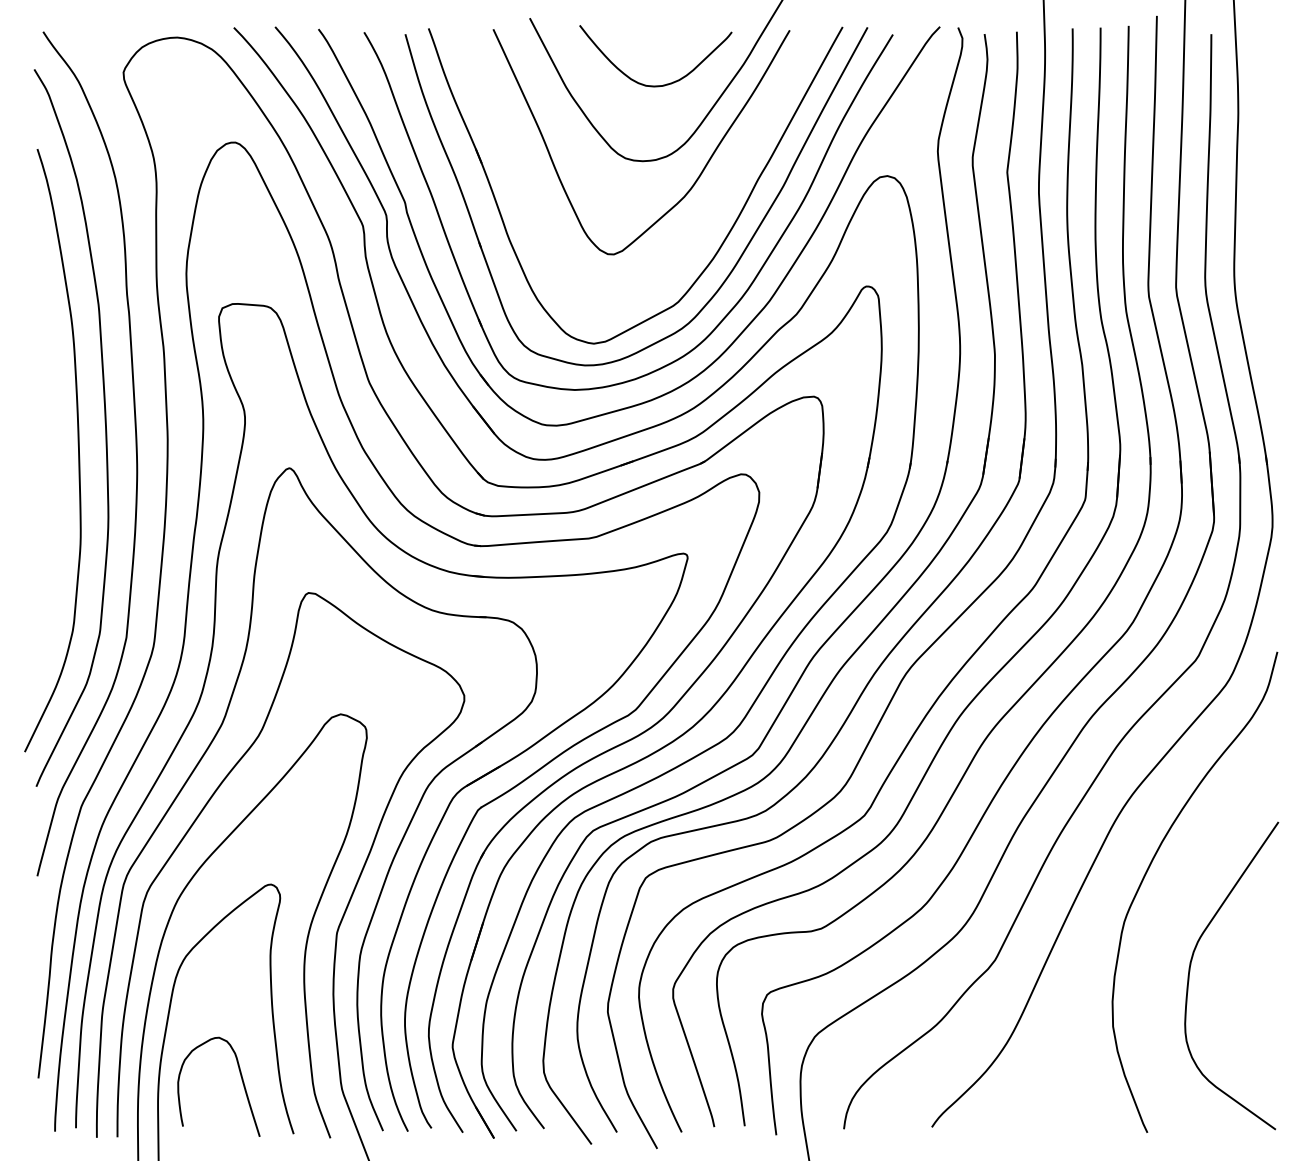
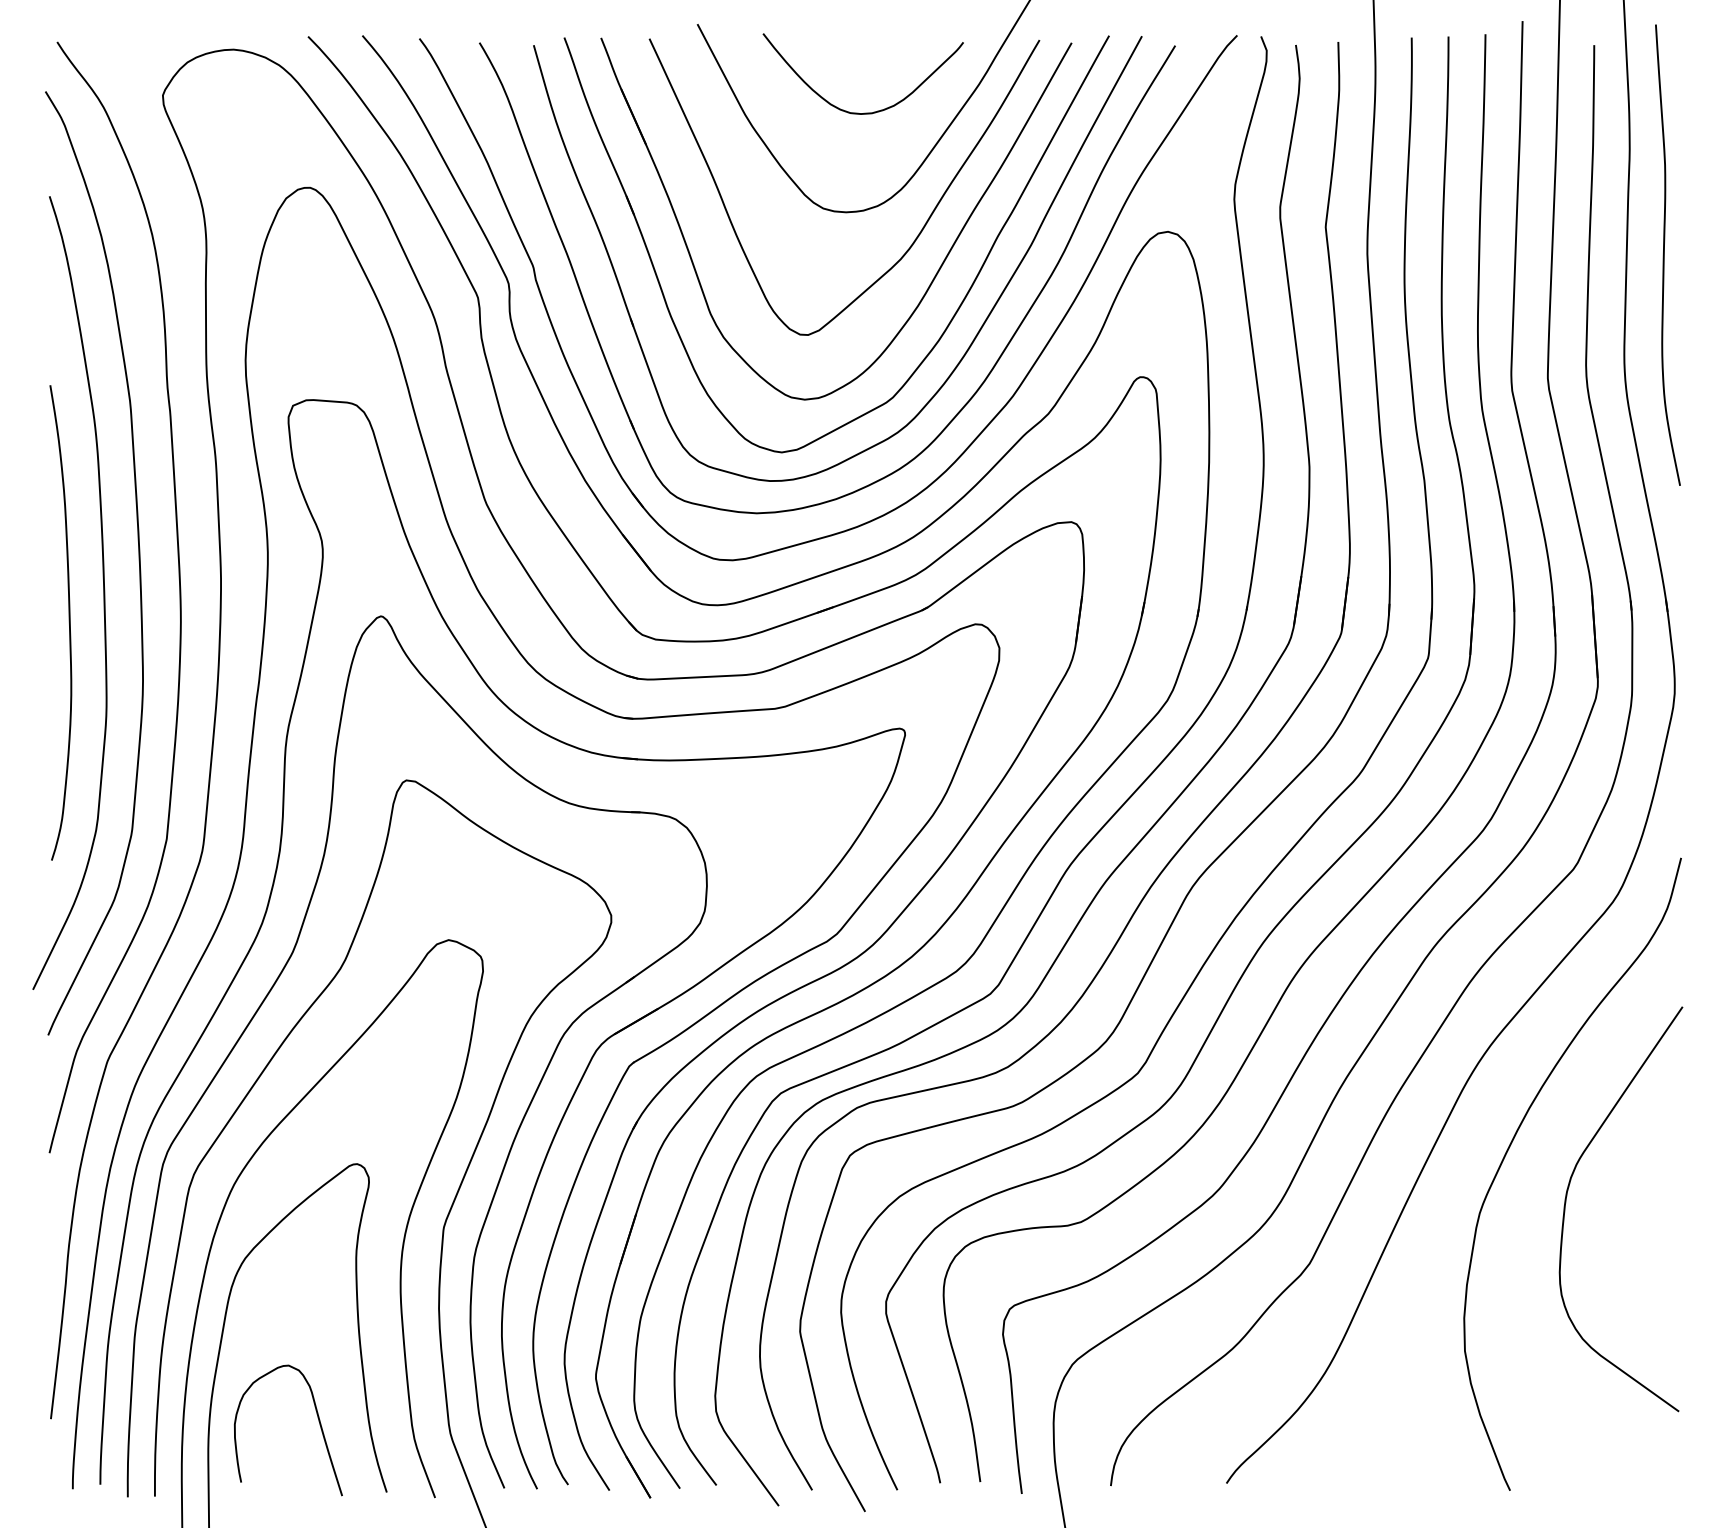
curve: (1264, 193) -> (1664, 254), added
part: (709, 210) -> (933, 277), added
curve: (51, 472) -> (68, 622), added
curve: (1190, 971) -> (1566, 1203), moved

